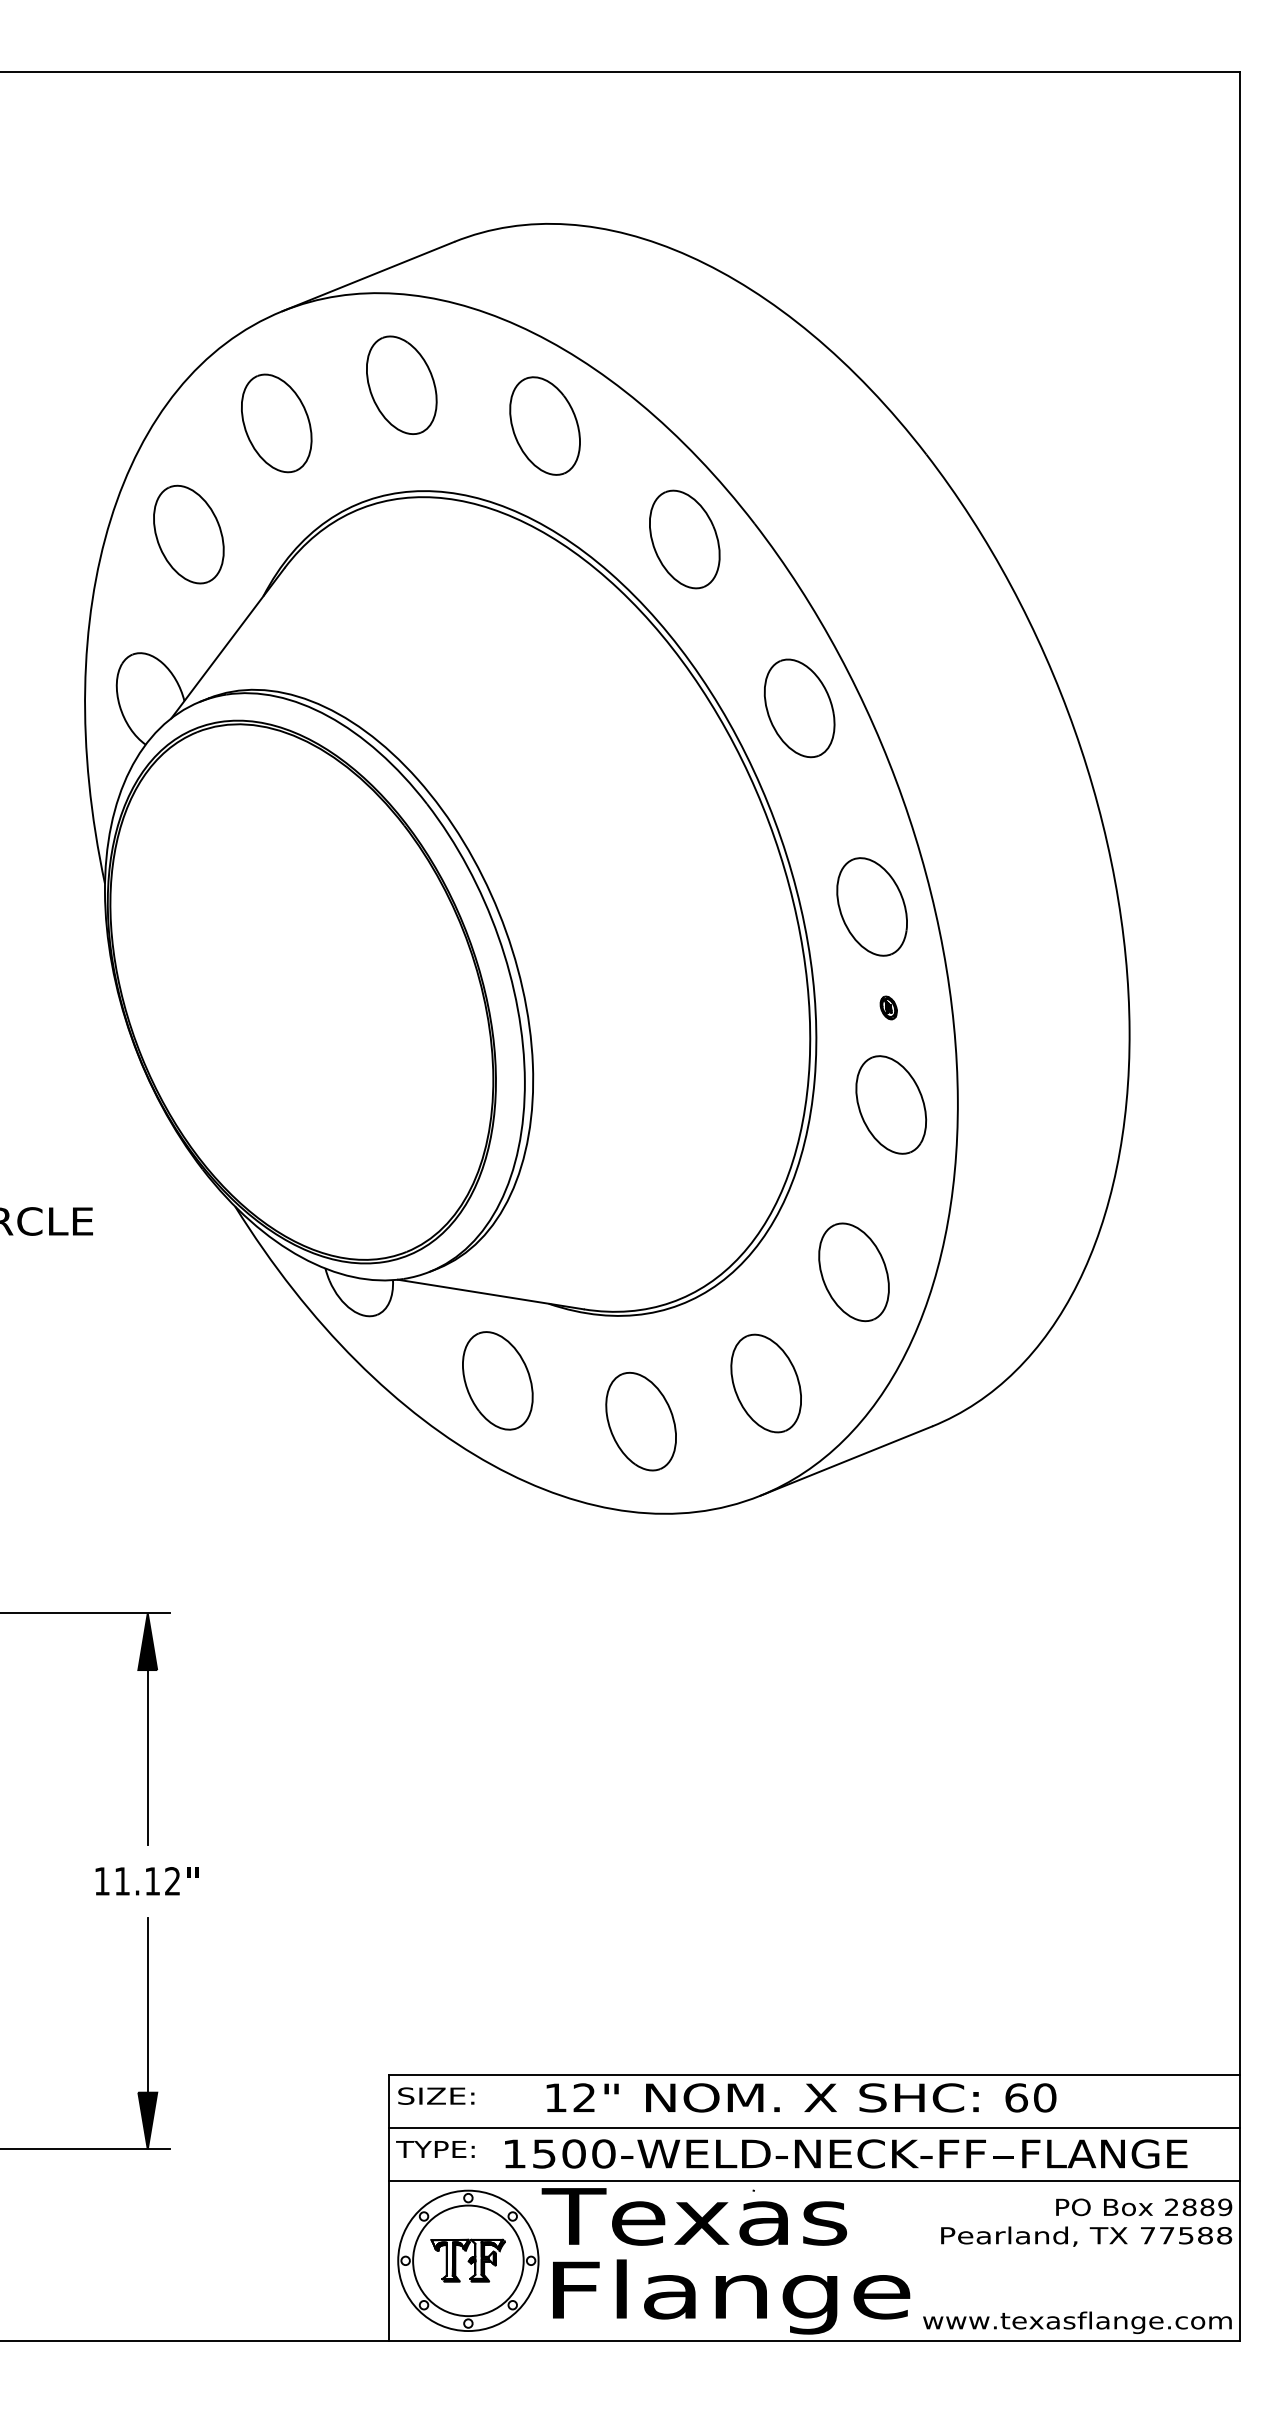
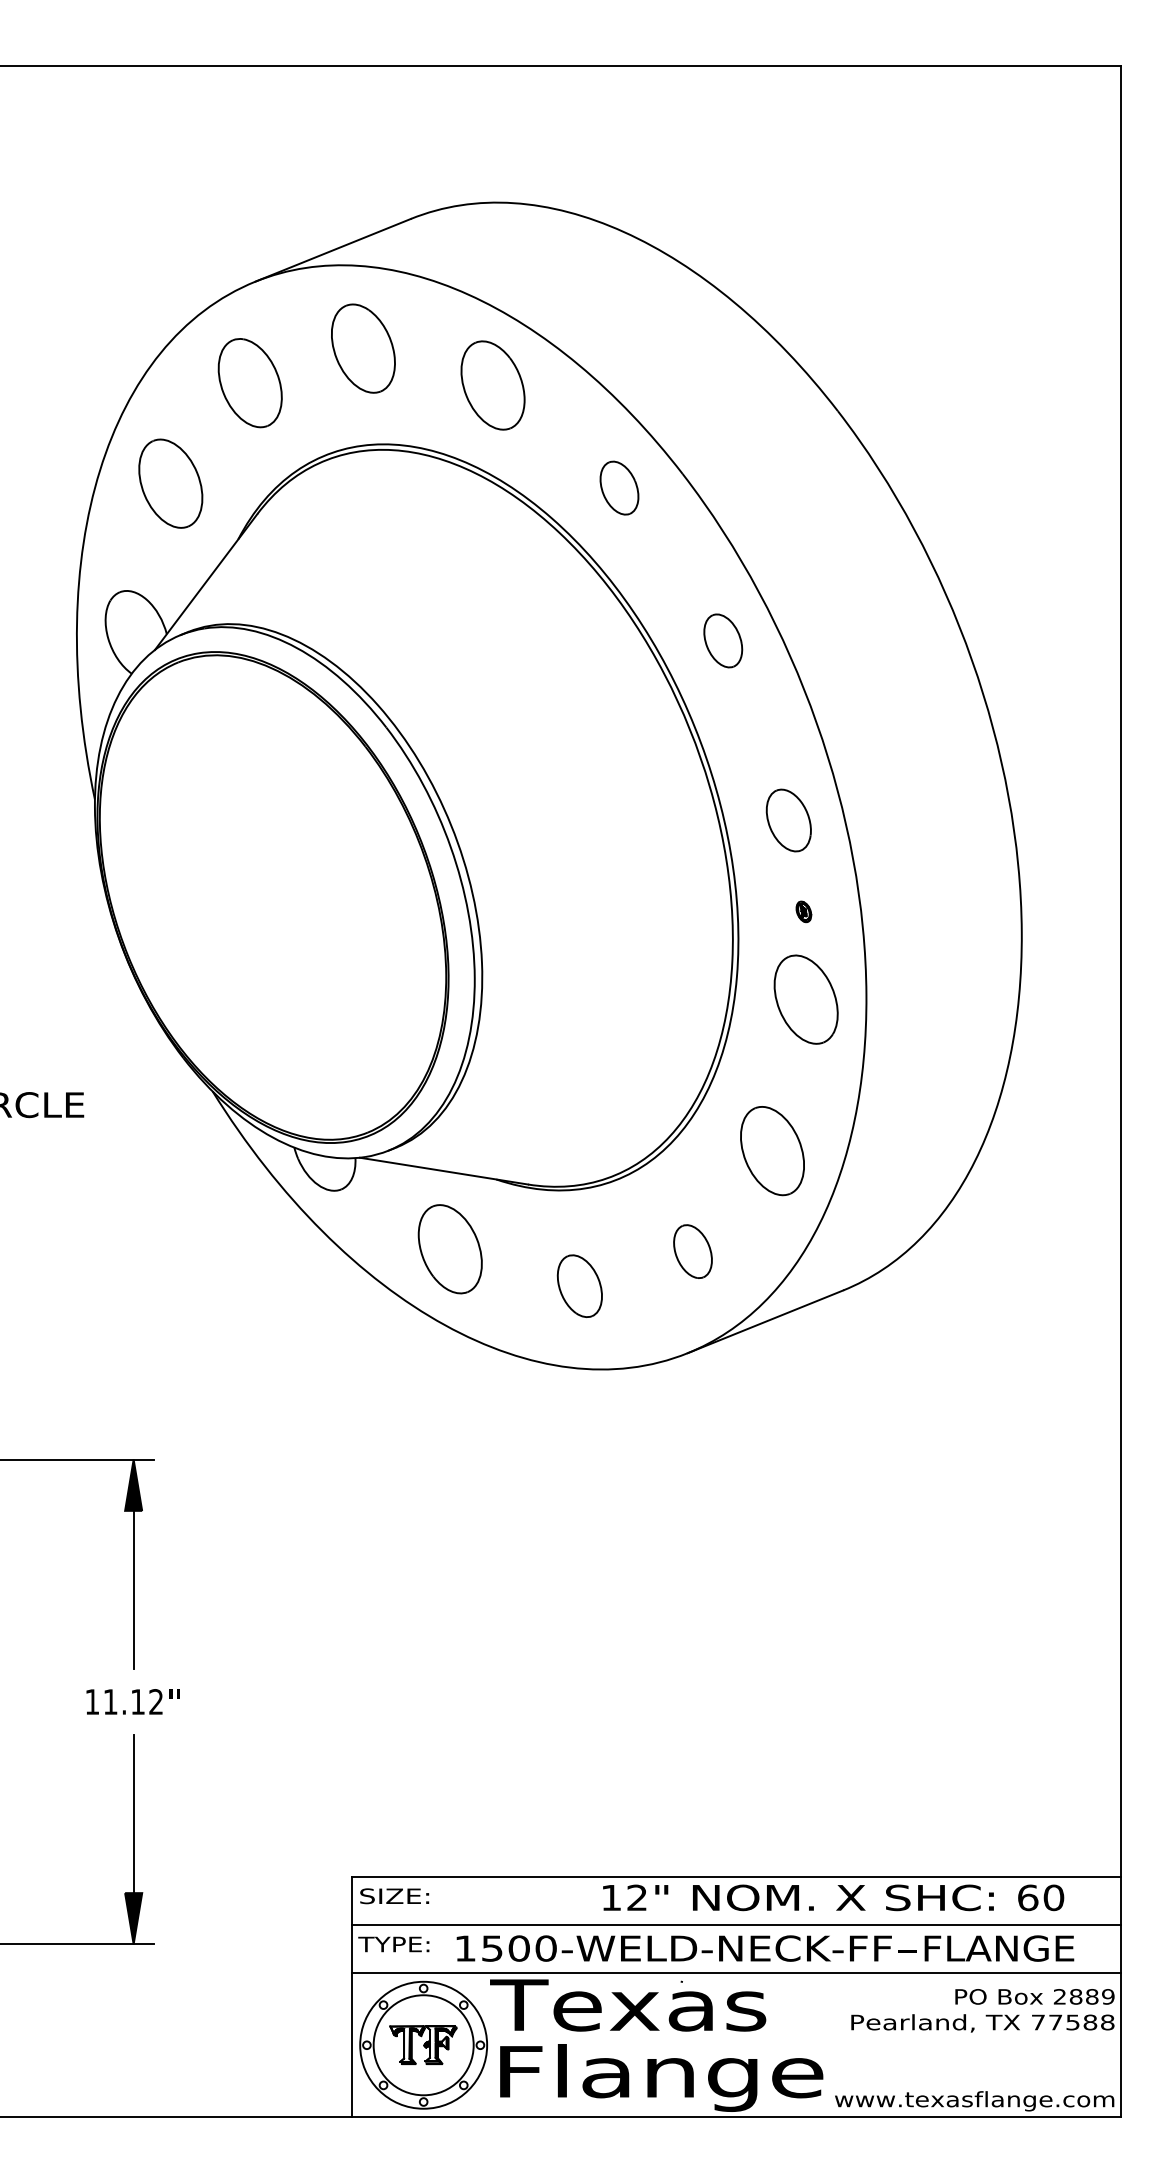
part: (684, 539) -> (619, 488), size x0.6
part: (799, 708) -> (723, 641), size x0.6
part: (871, 906) -> (788, 820), size x0.7
part: (765, 1383) -> (692, 1251), size x0.6
part: (640, 1421) -> (579, 1285), size x0.7
text: (801, 2097) -> (833, 1897), moved

